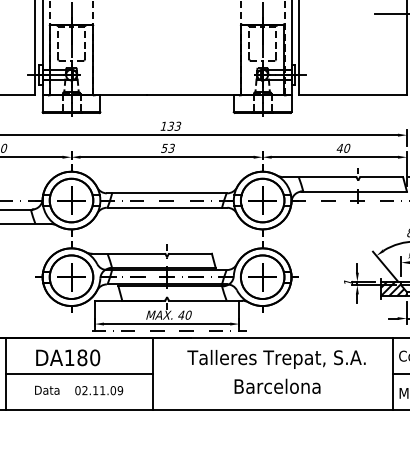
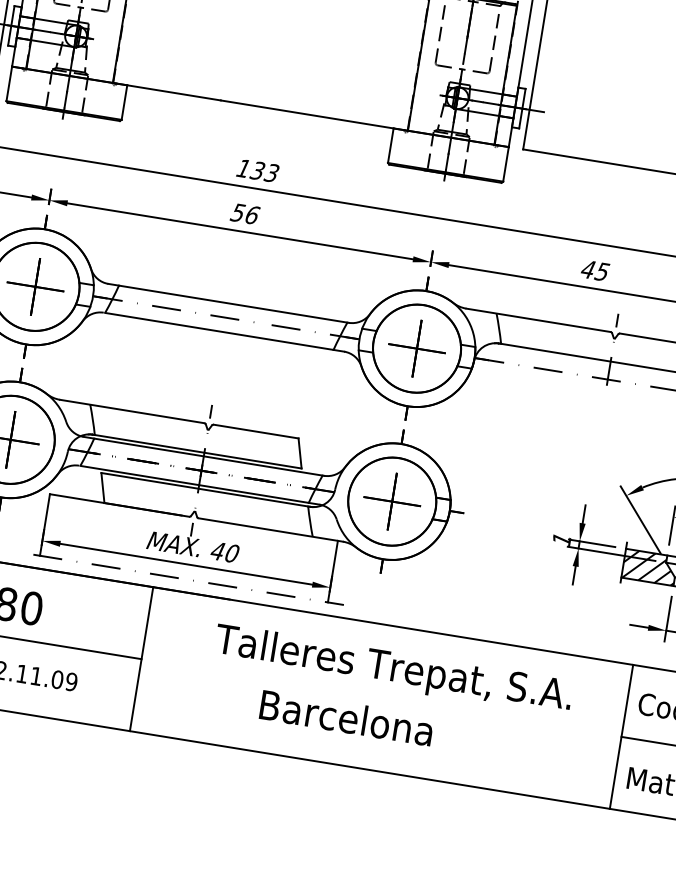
text: (171, 147) -> (252, 213), 53 -> 56
text: (346, 147) -> (601, 269), 40 -> 45
text: (277, 385) -> (346, 716), moved

